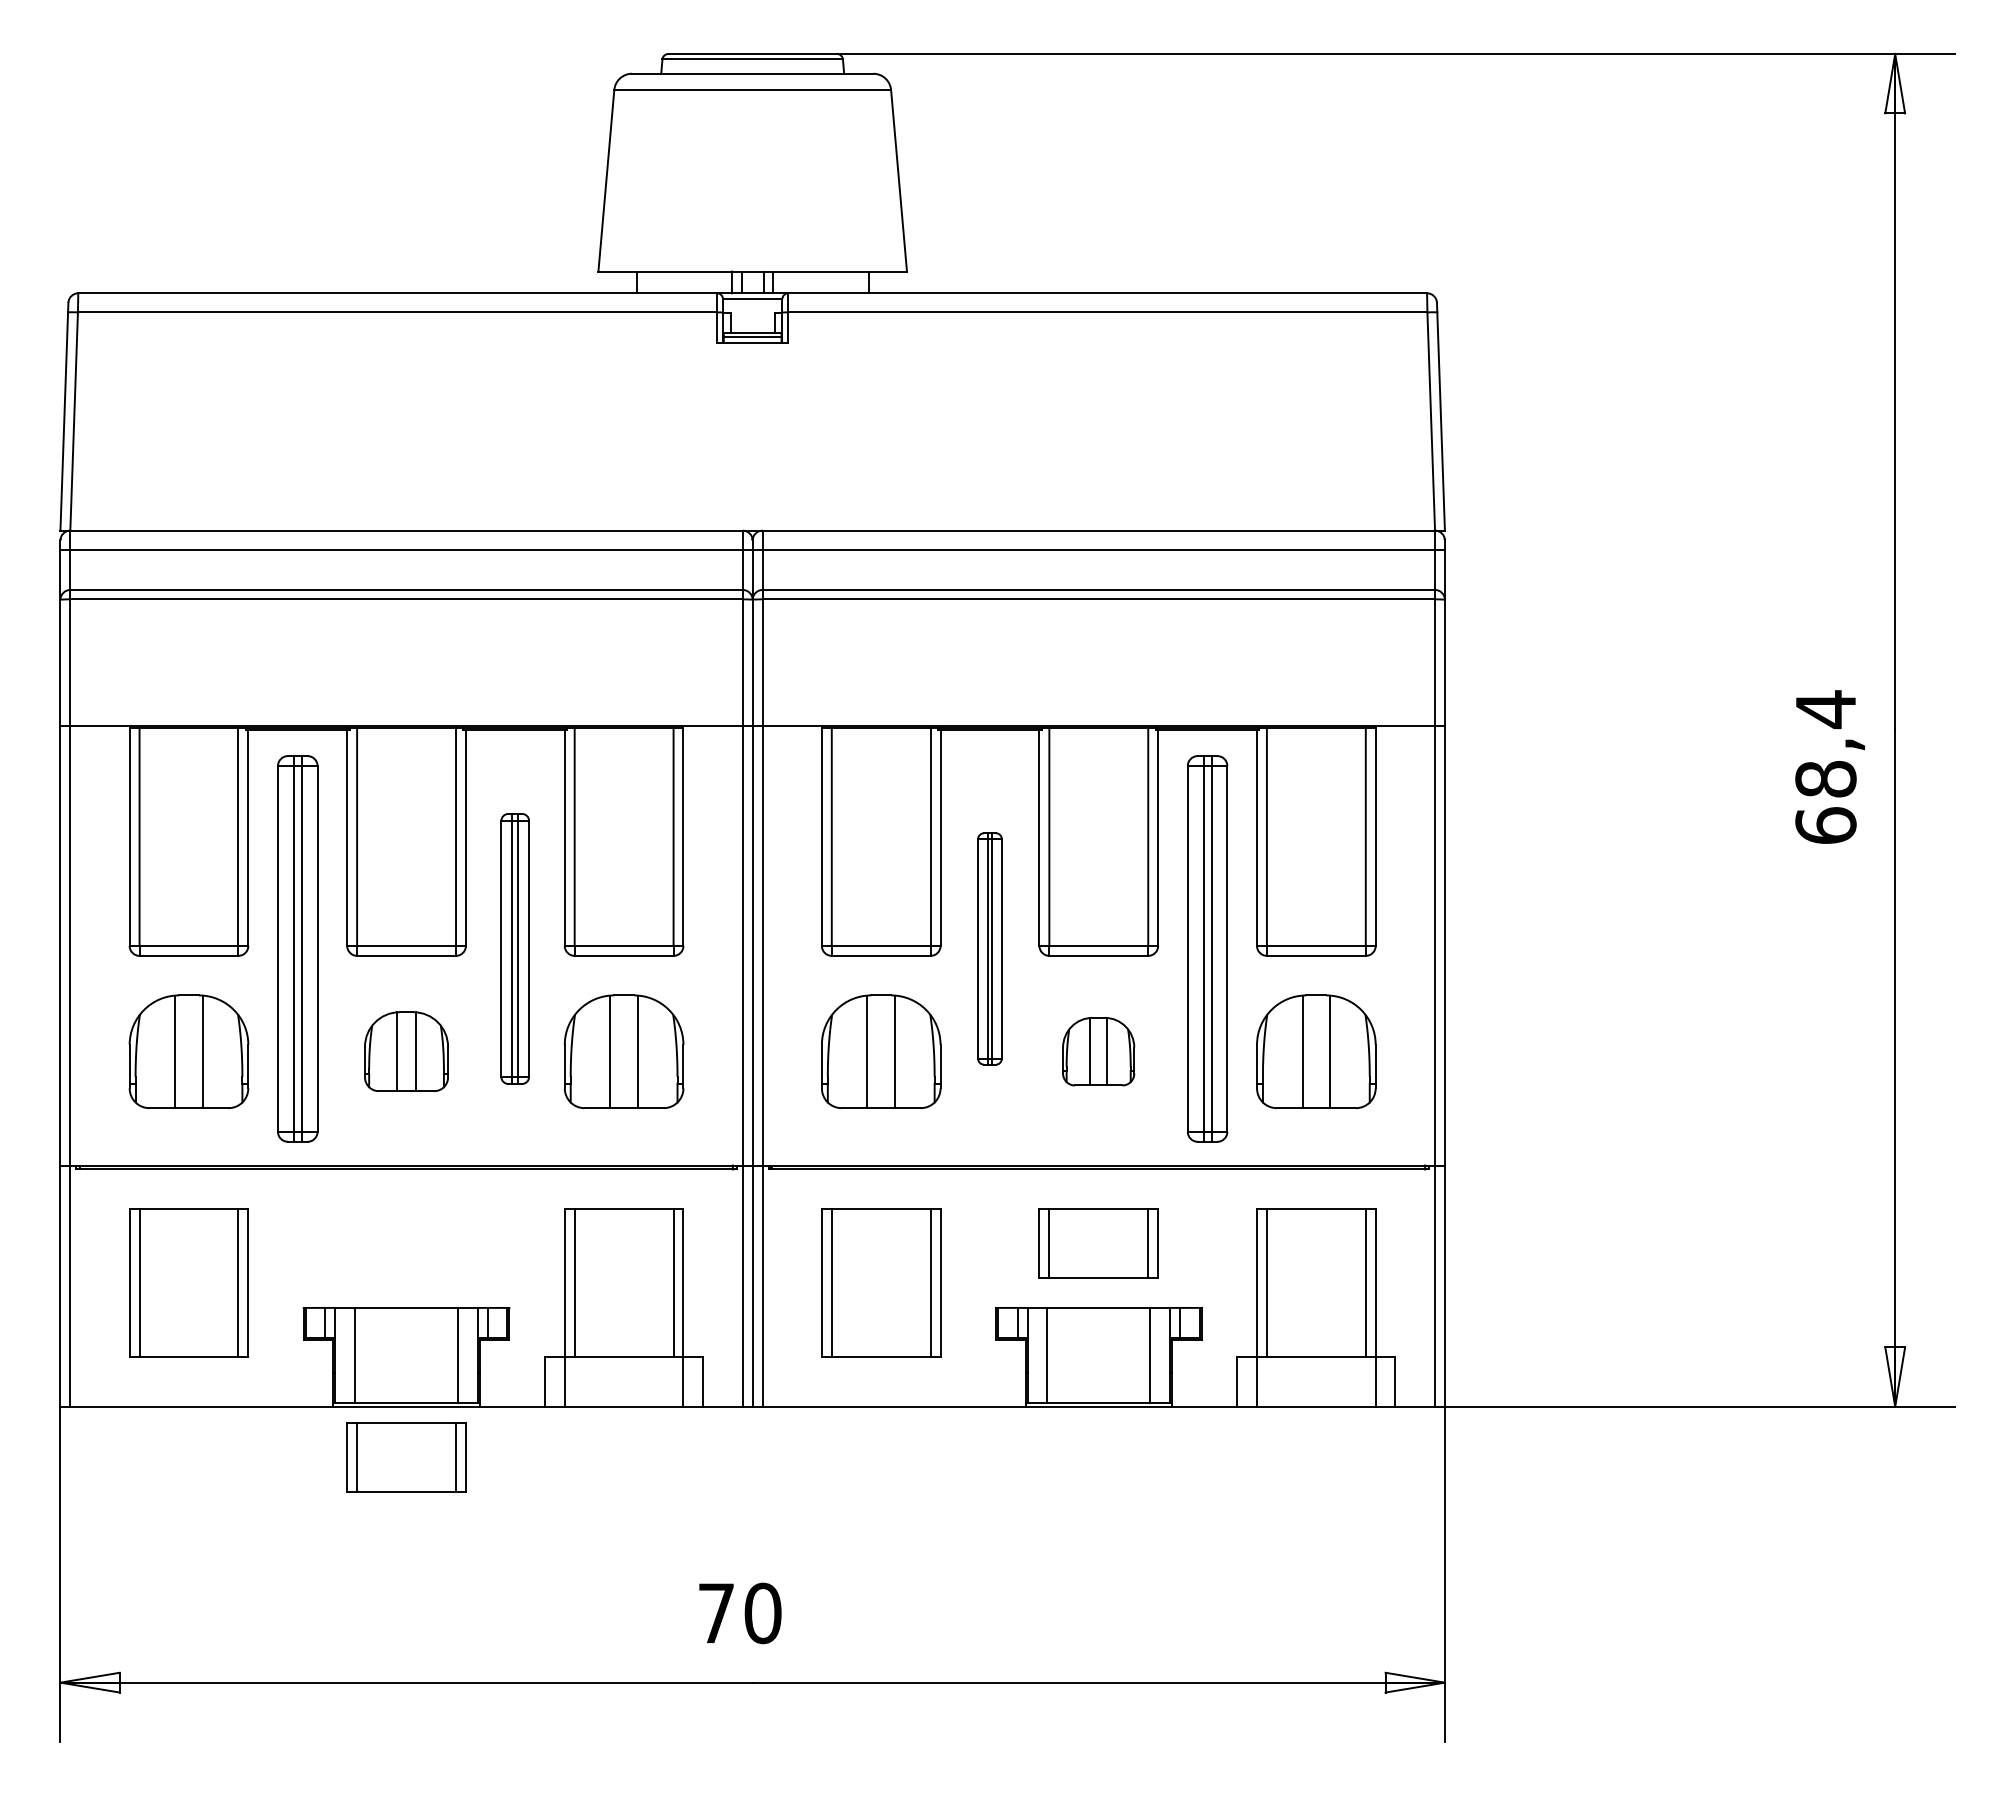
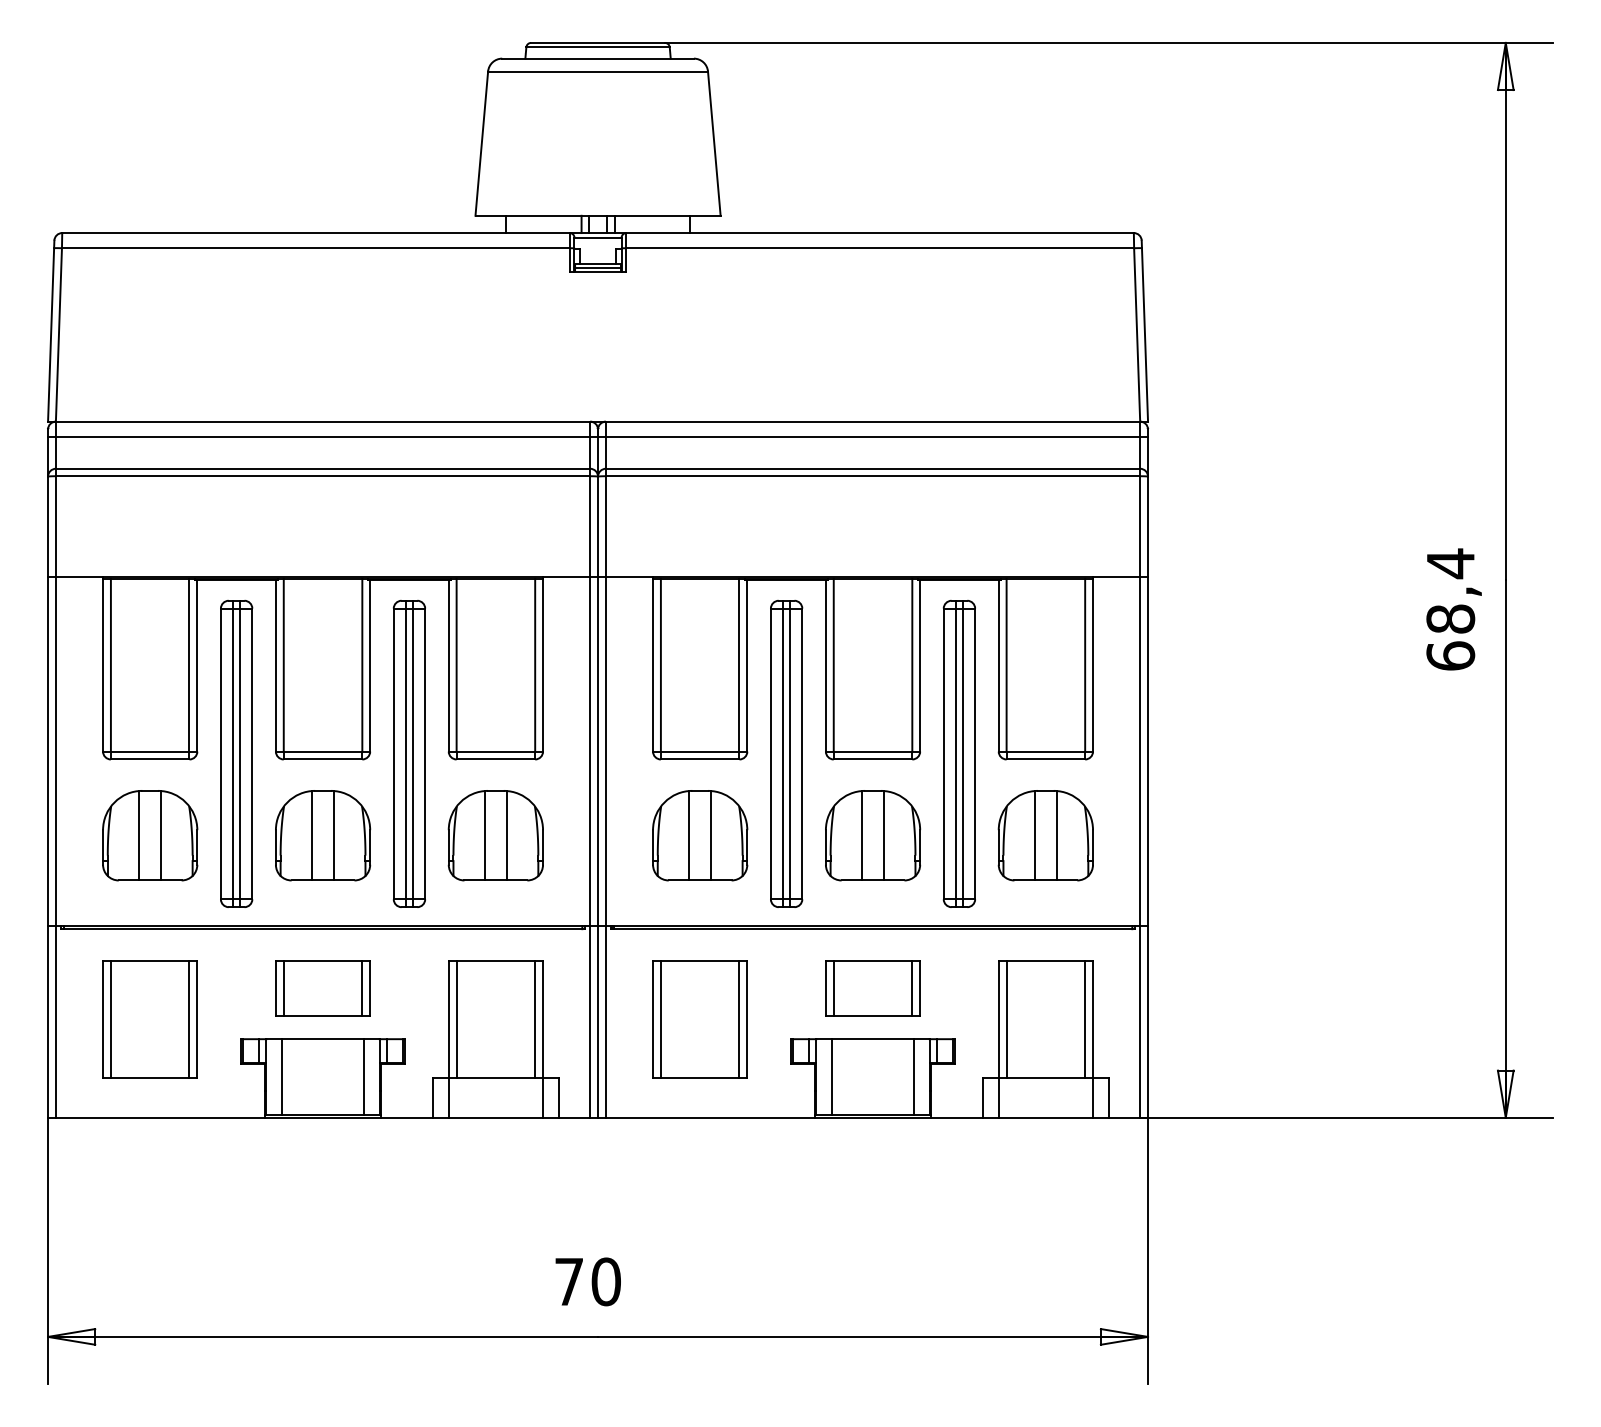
part: (514, 948) -> (408, 753), size x1.43
part: (989, 948) -> (786, 753), size x1.67
part: (406, 1051) -> (323, 835), size x1.43
part: (1098, 1051) -> (872, 835), size x1.67
part: (406, 1457) -> (323, 987), moved

